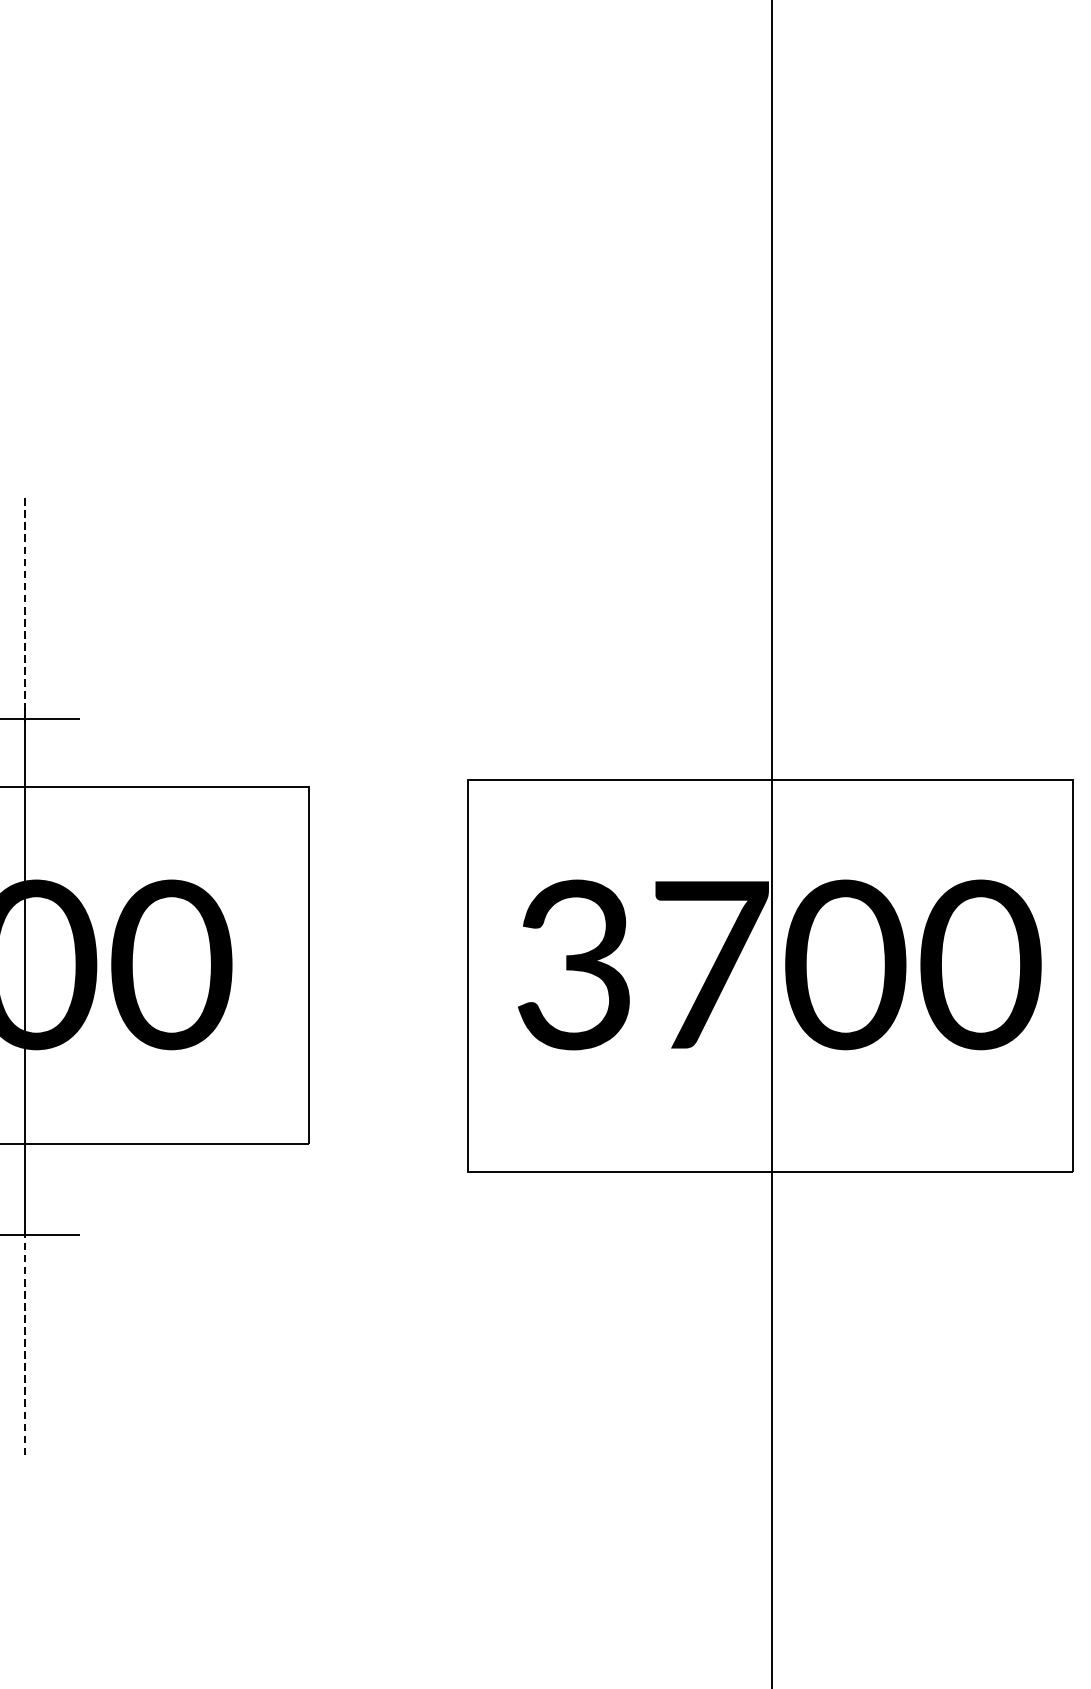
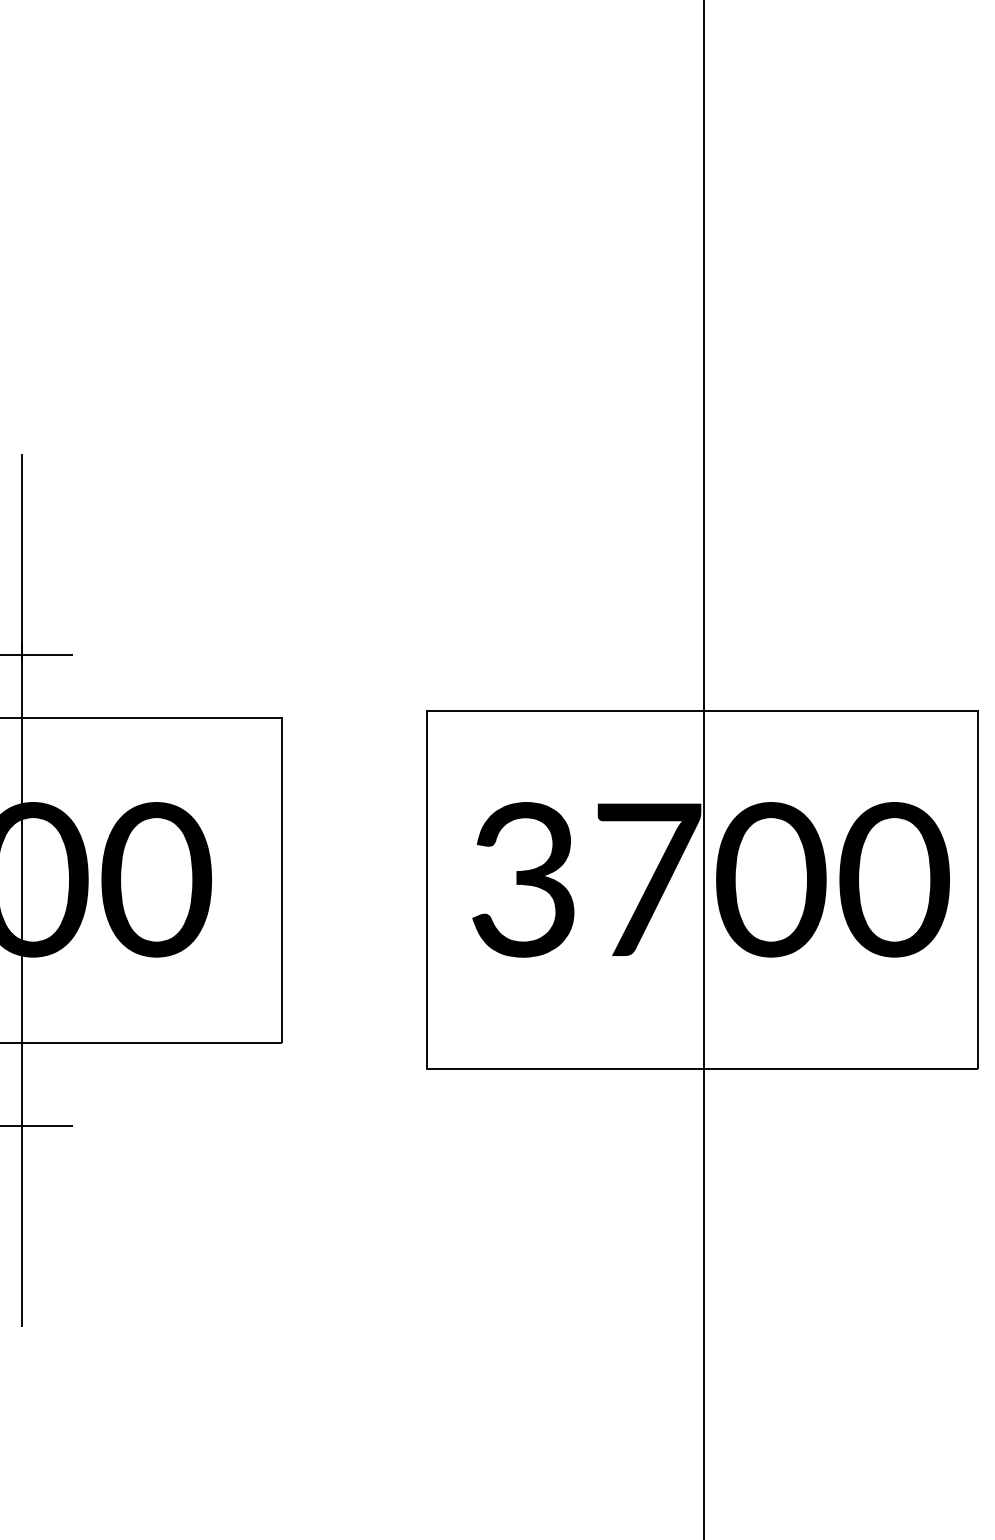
line: (24, 612) -> (22, 558), dashed -> solid
line: (24, 1341) -> (22, 1223), dashed -> solid

